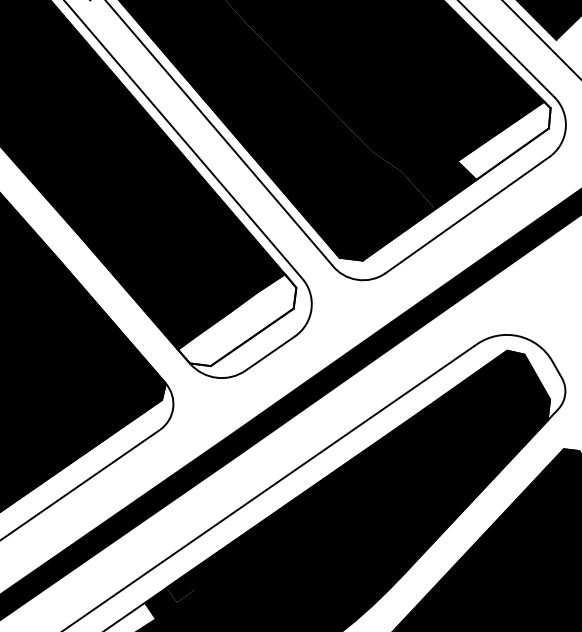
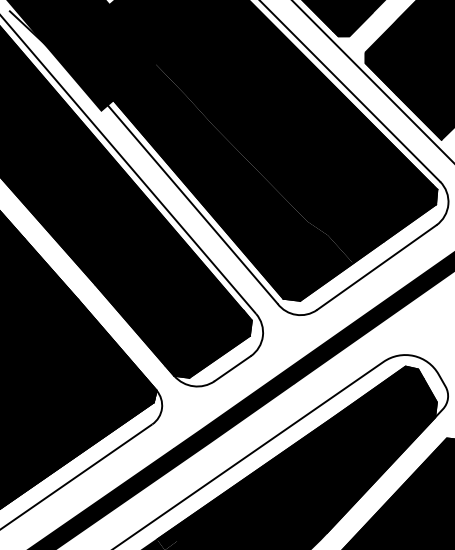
fill: (504, 140) -> (403, 213), added
fill: (236, 319) -> (208, 343), added

